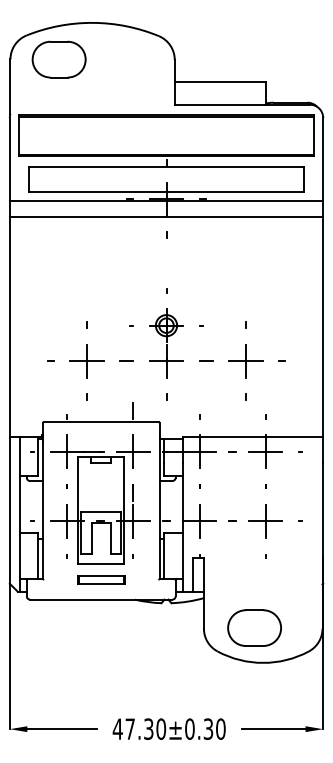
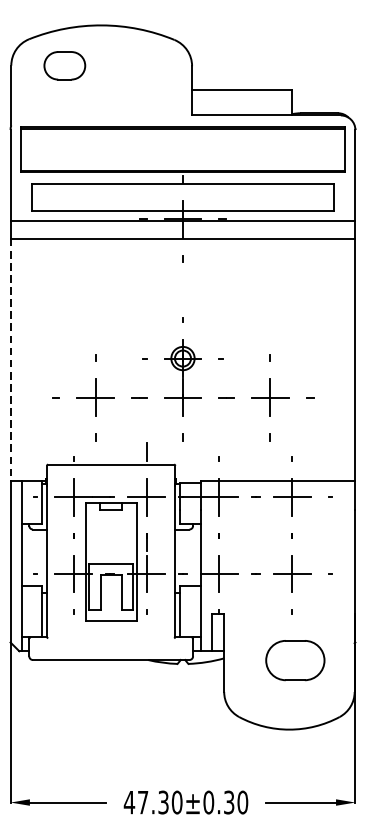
part: (58, 59) -> (64, 65), size x0.7
line: (9, 326) -> (10, 359), solid -> dashed
part: (101, 579) -> (111, 637), removed
part: (254, 627) -> (295, 659), moved

